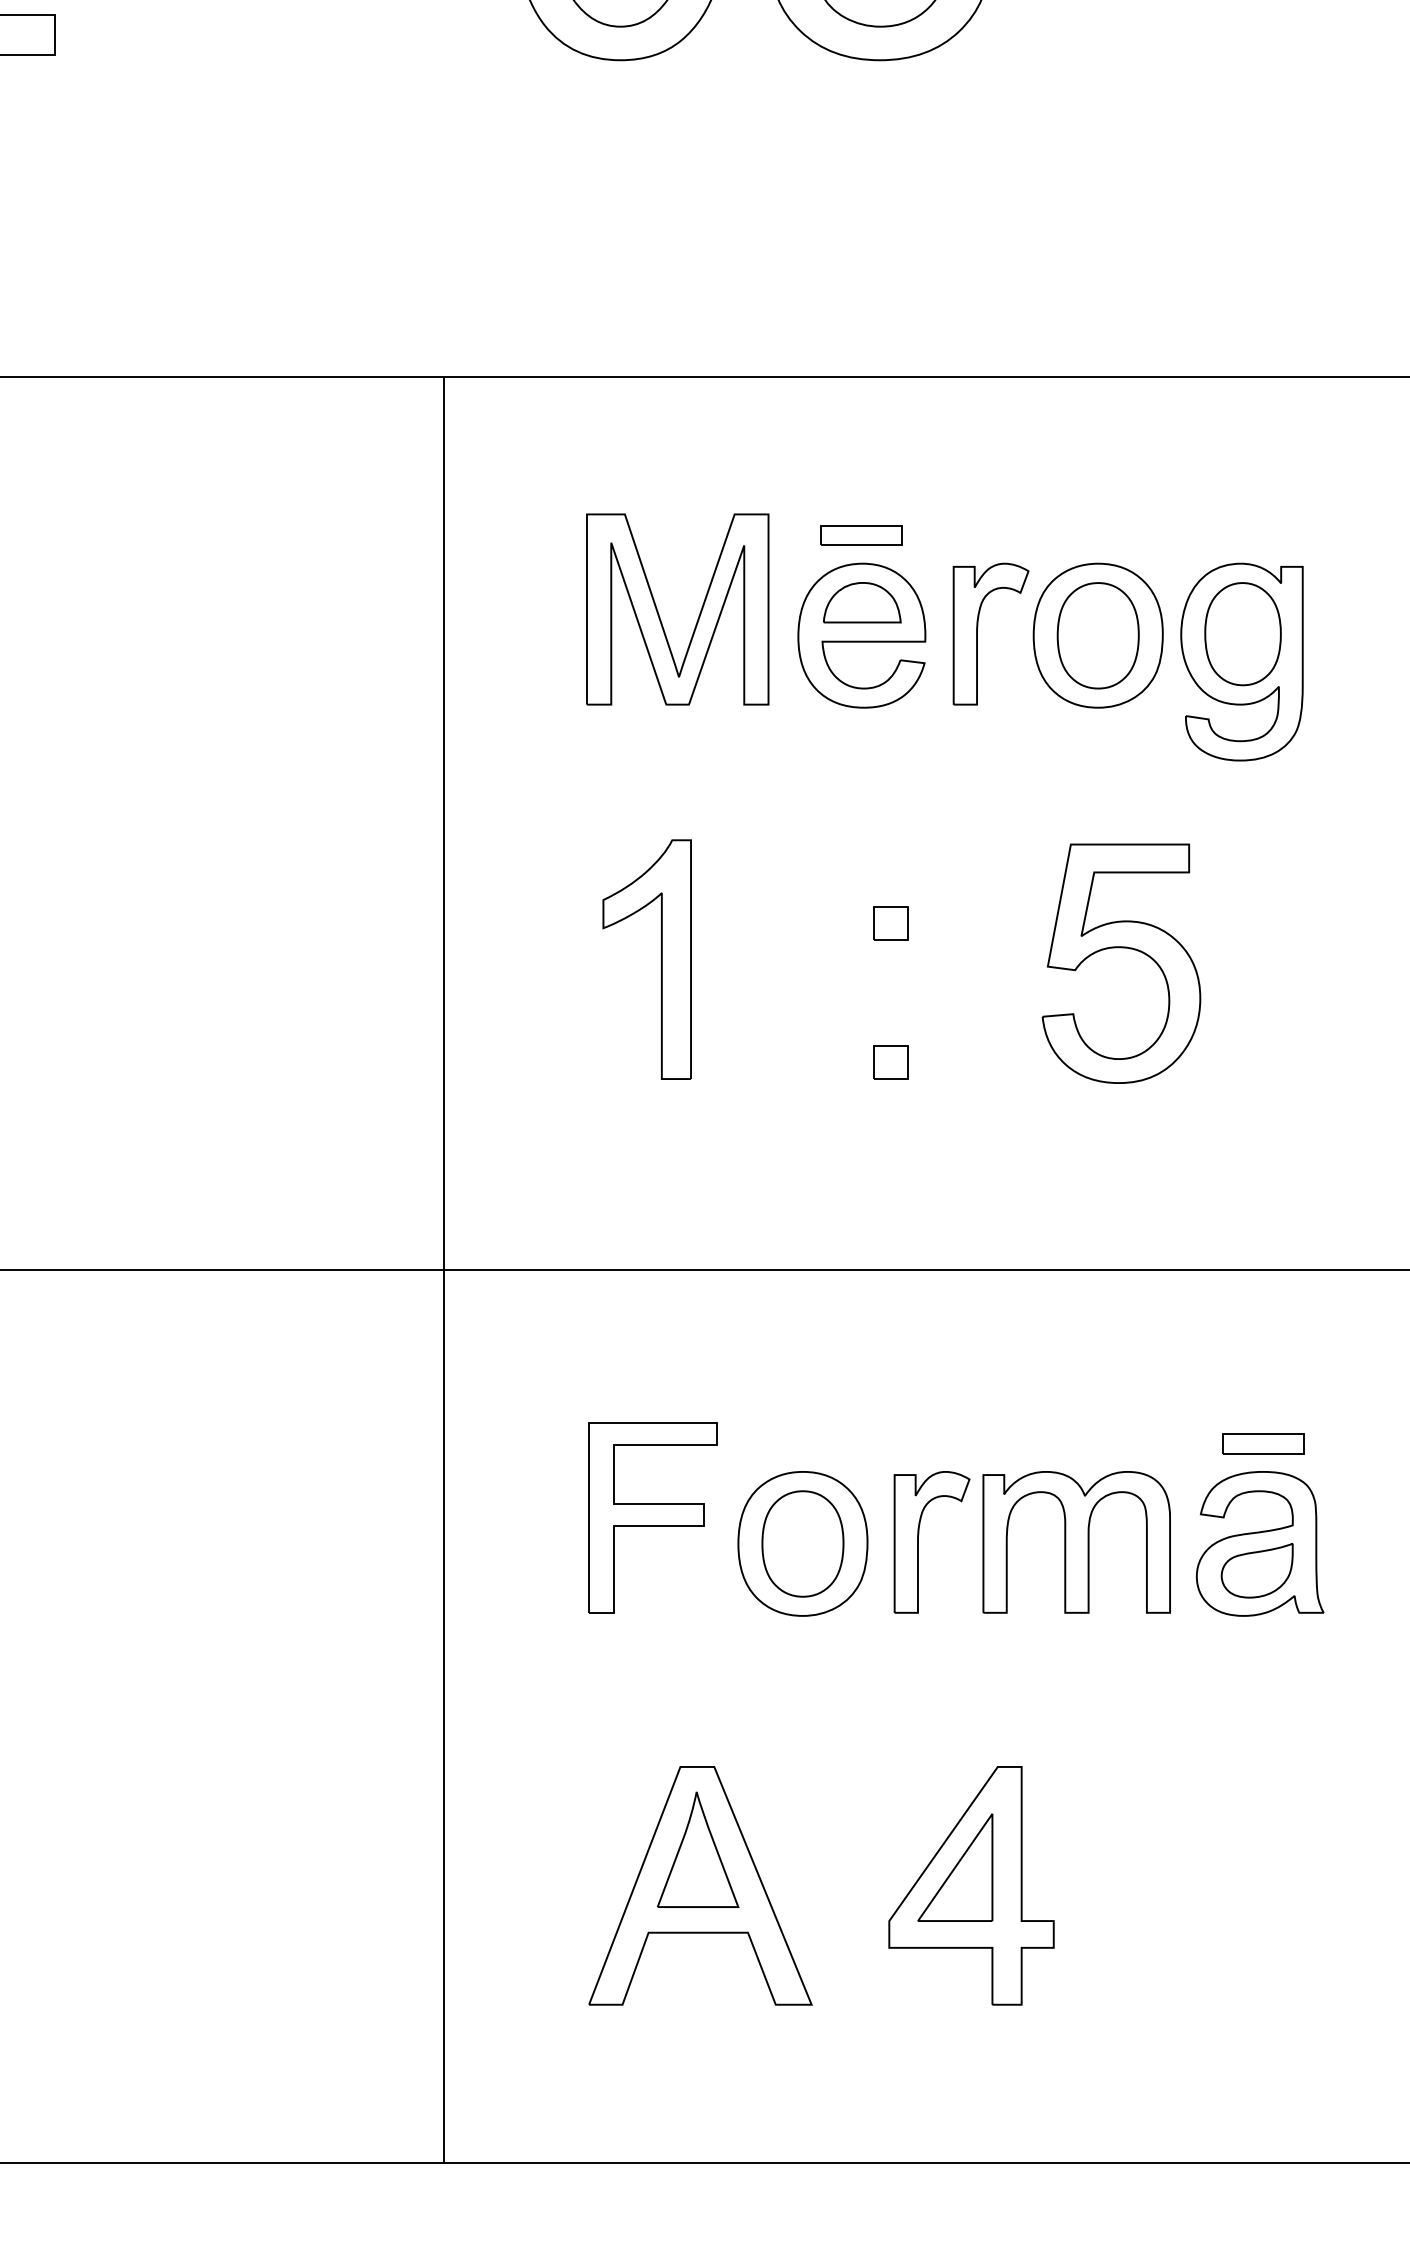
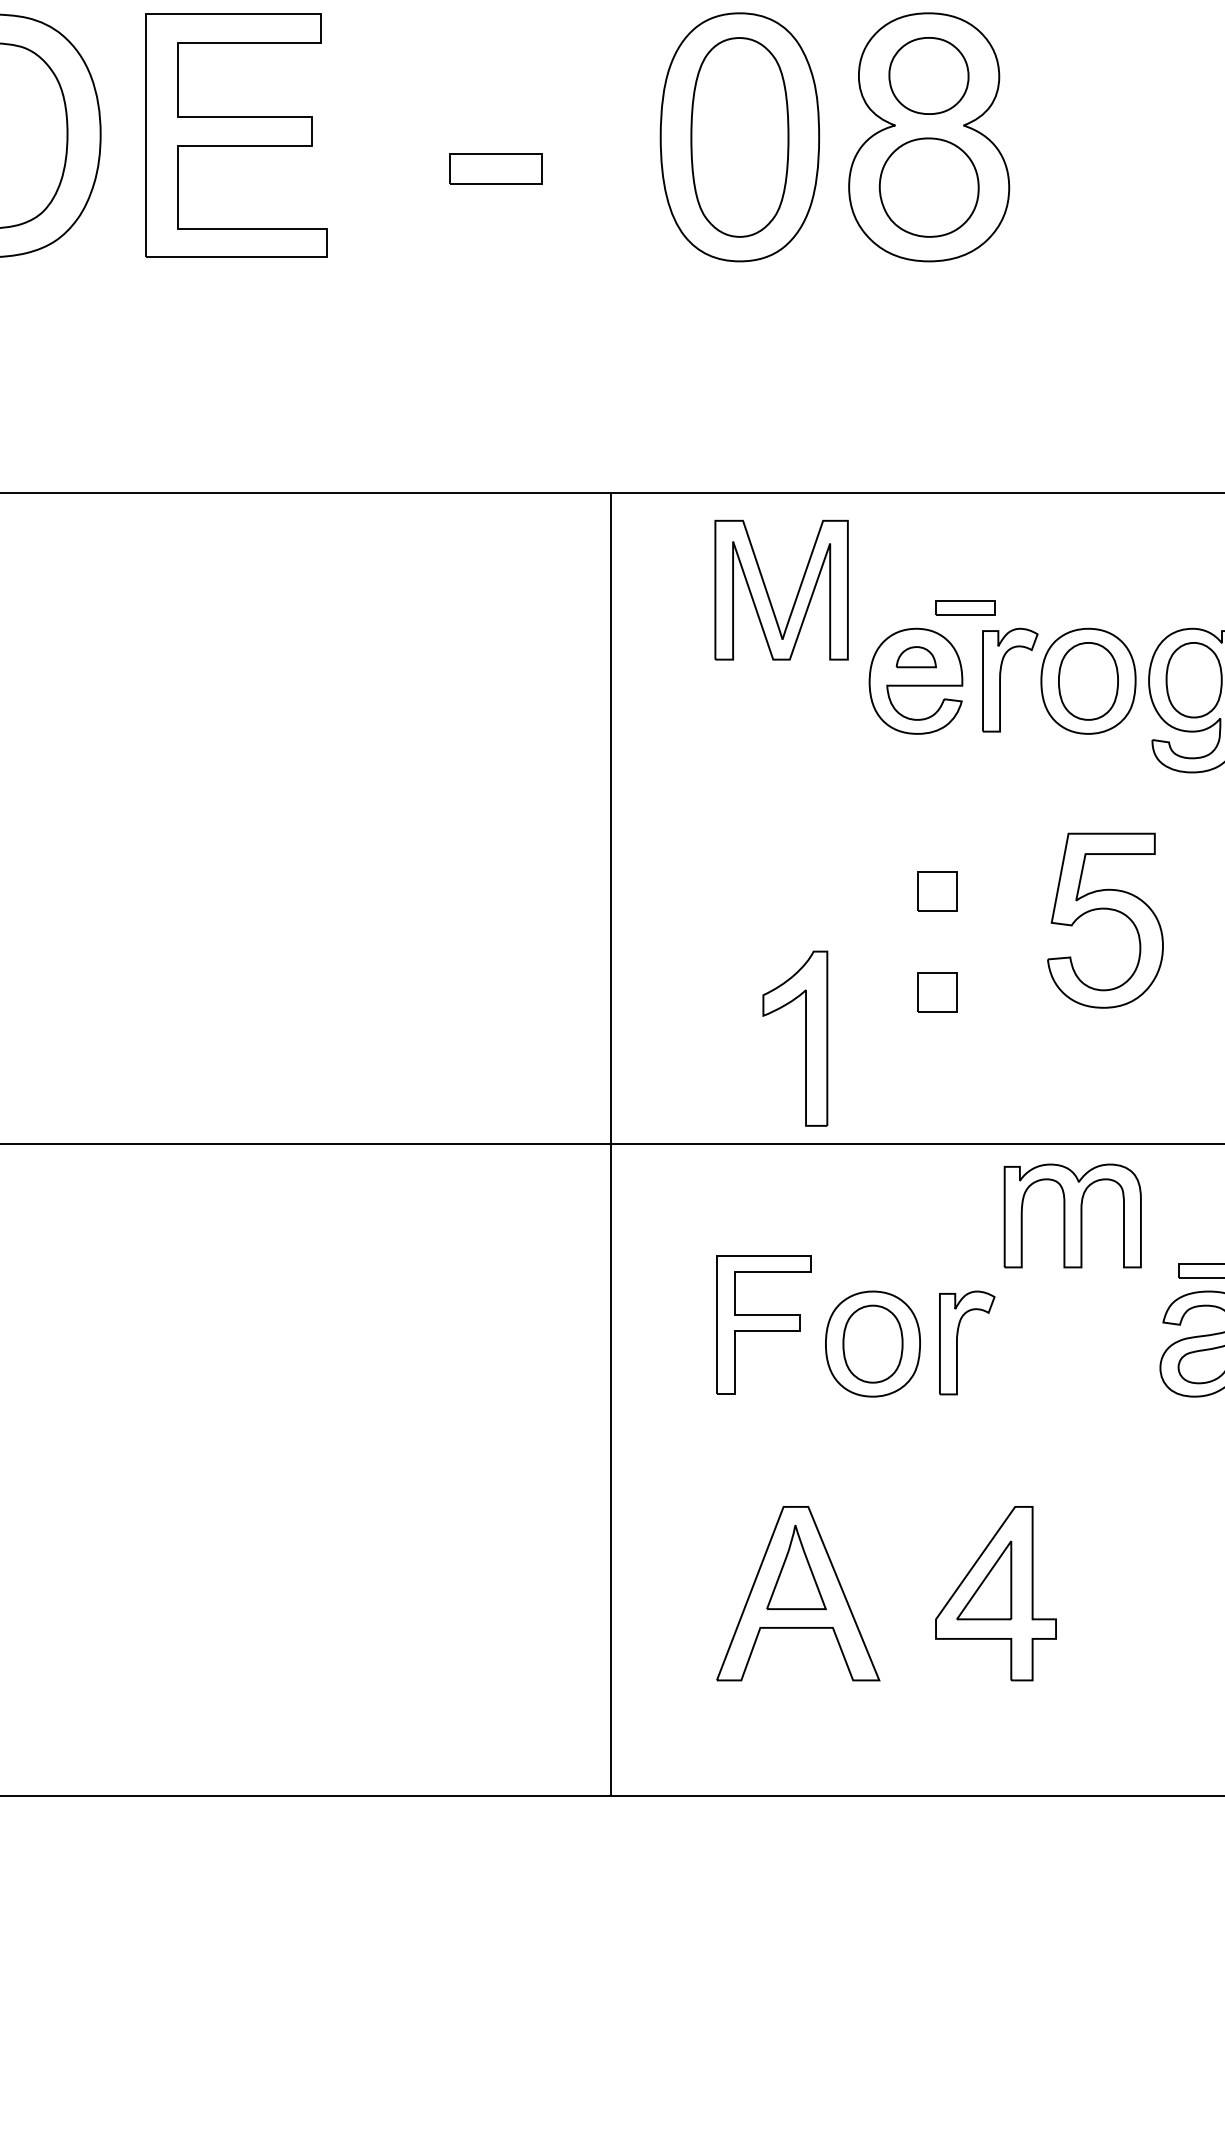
part: (862, 534) -> (965, 607), moved
part: (862, 601) -> (916, 656), size x0.7
part: (659, 614) -> (768, 593), moved
part: (889, 922) -> (936, 890), size x1.6
part: (661, 959) -> (805, 1038), moved
part: (889, 1062) -> (936, 992), size x1.6
part: (1076, 1541) -> (1072, 1215), moved

